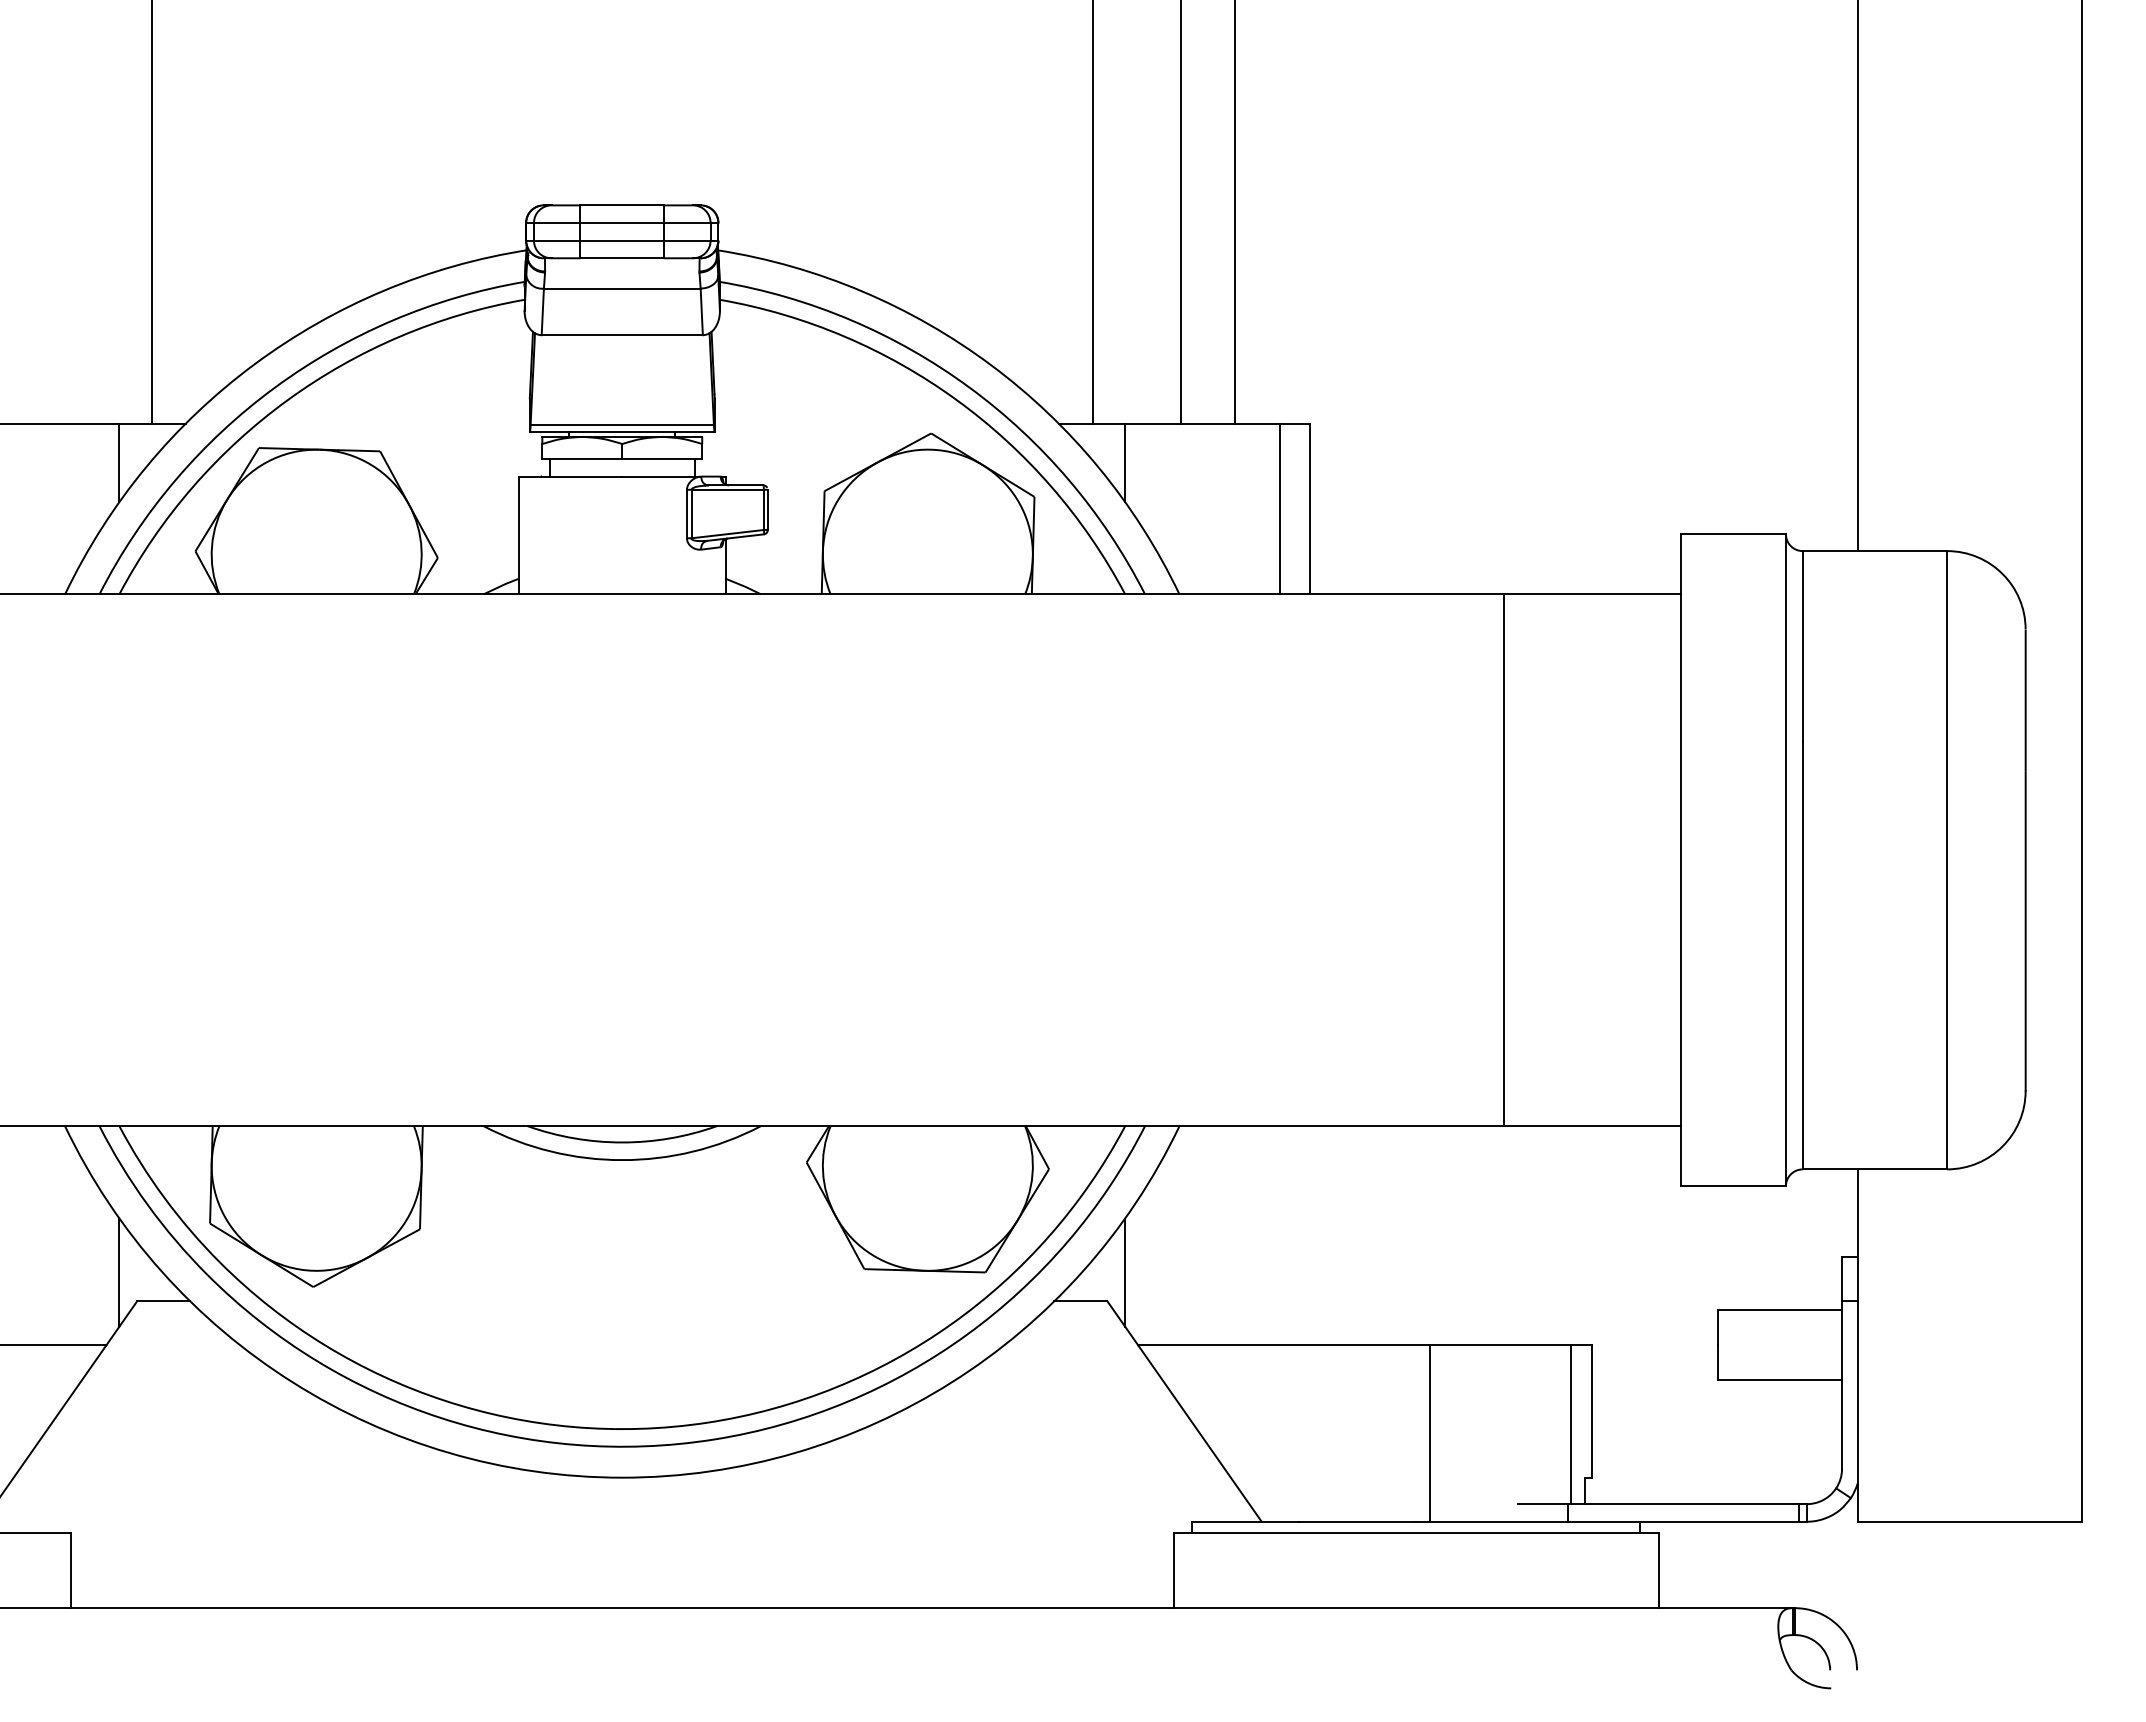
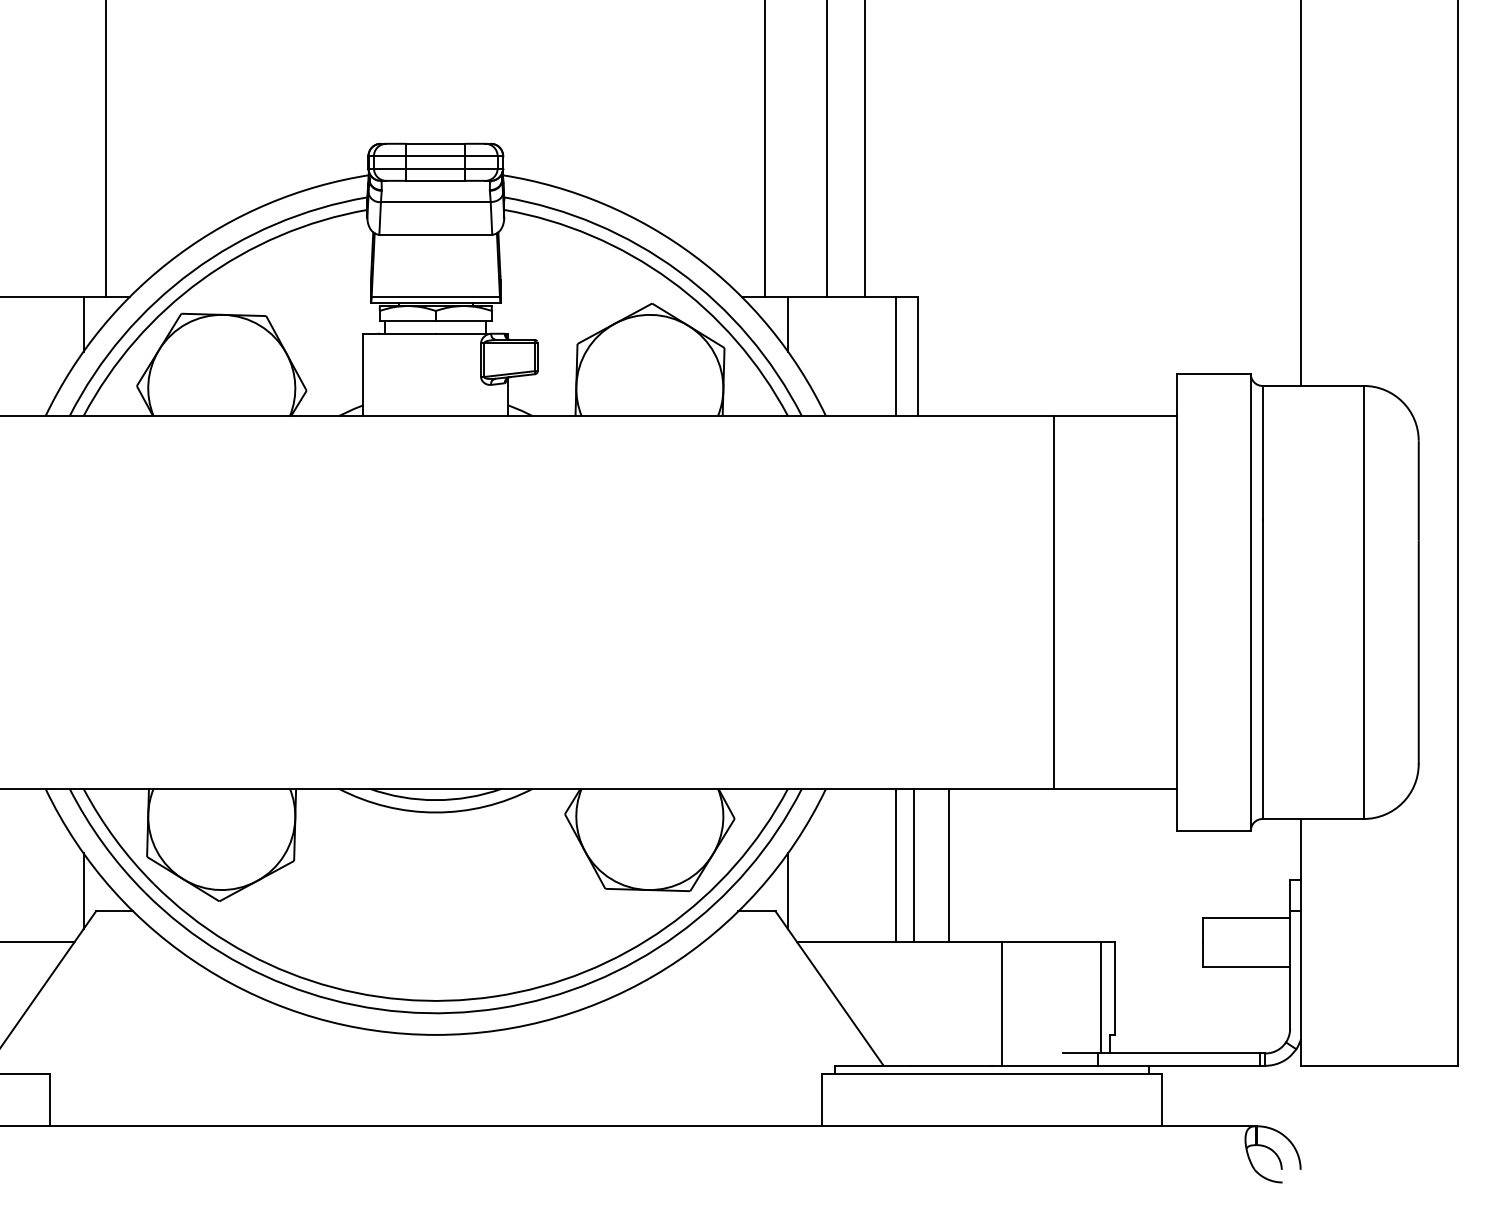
line: (1279, 1235) -> (896, 865), added
line: (1304, 1235) -> (913, 865), added
line: (1354, 1235) -> (948, 865), added

